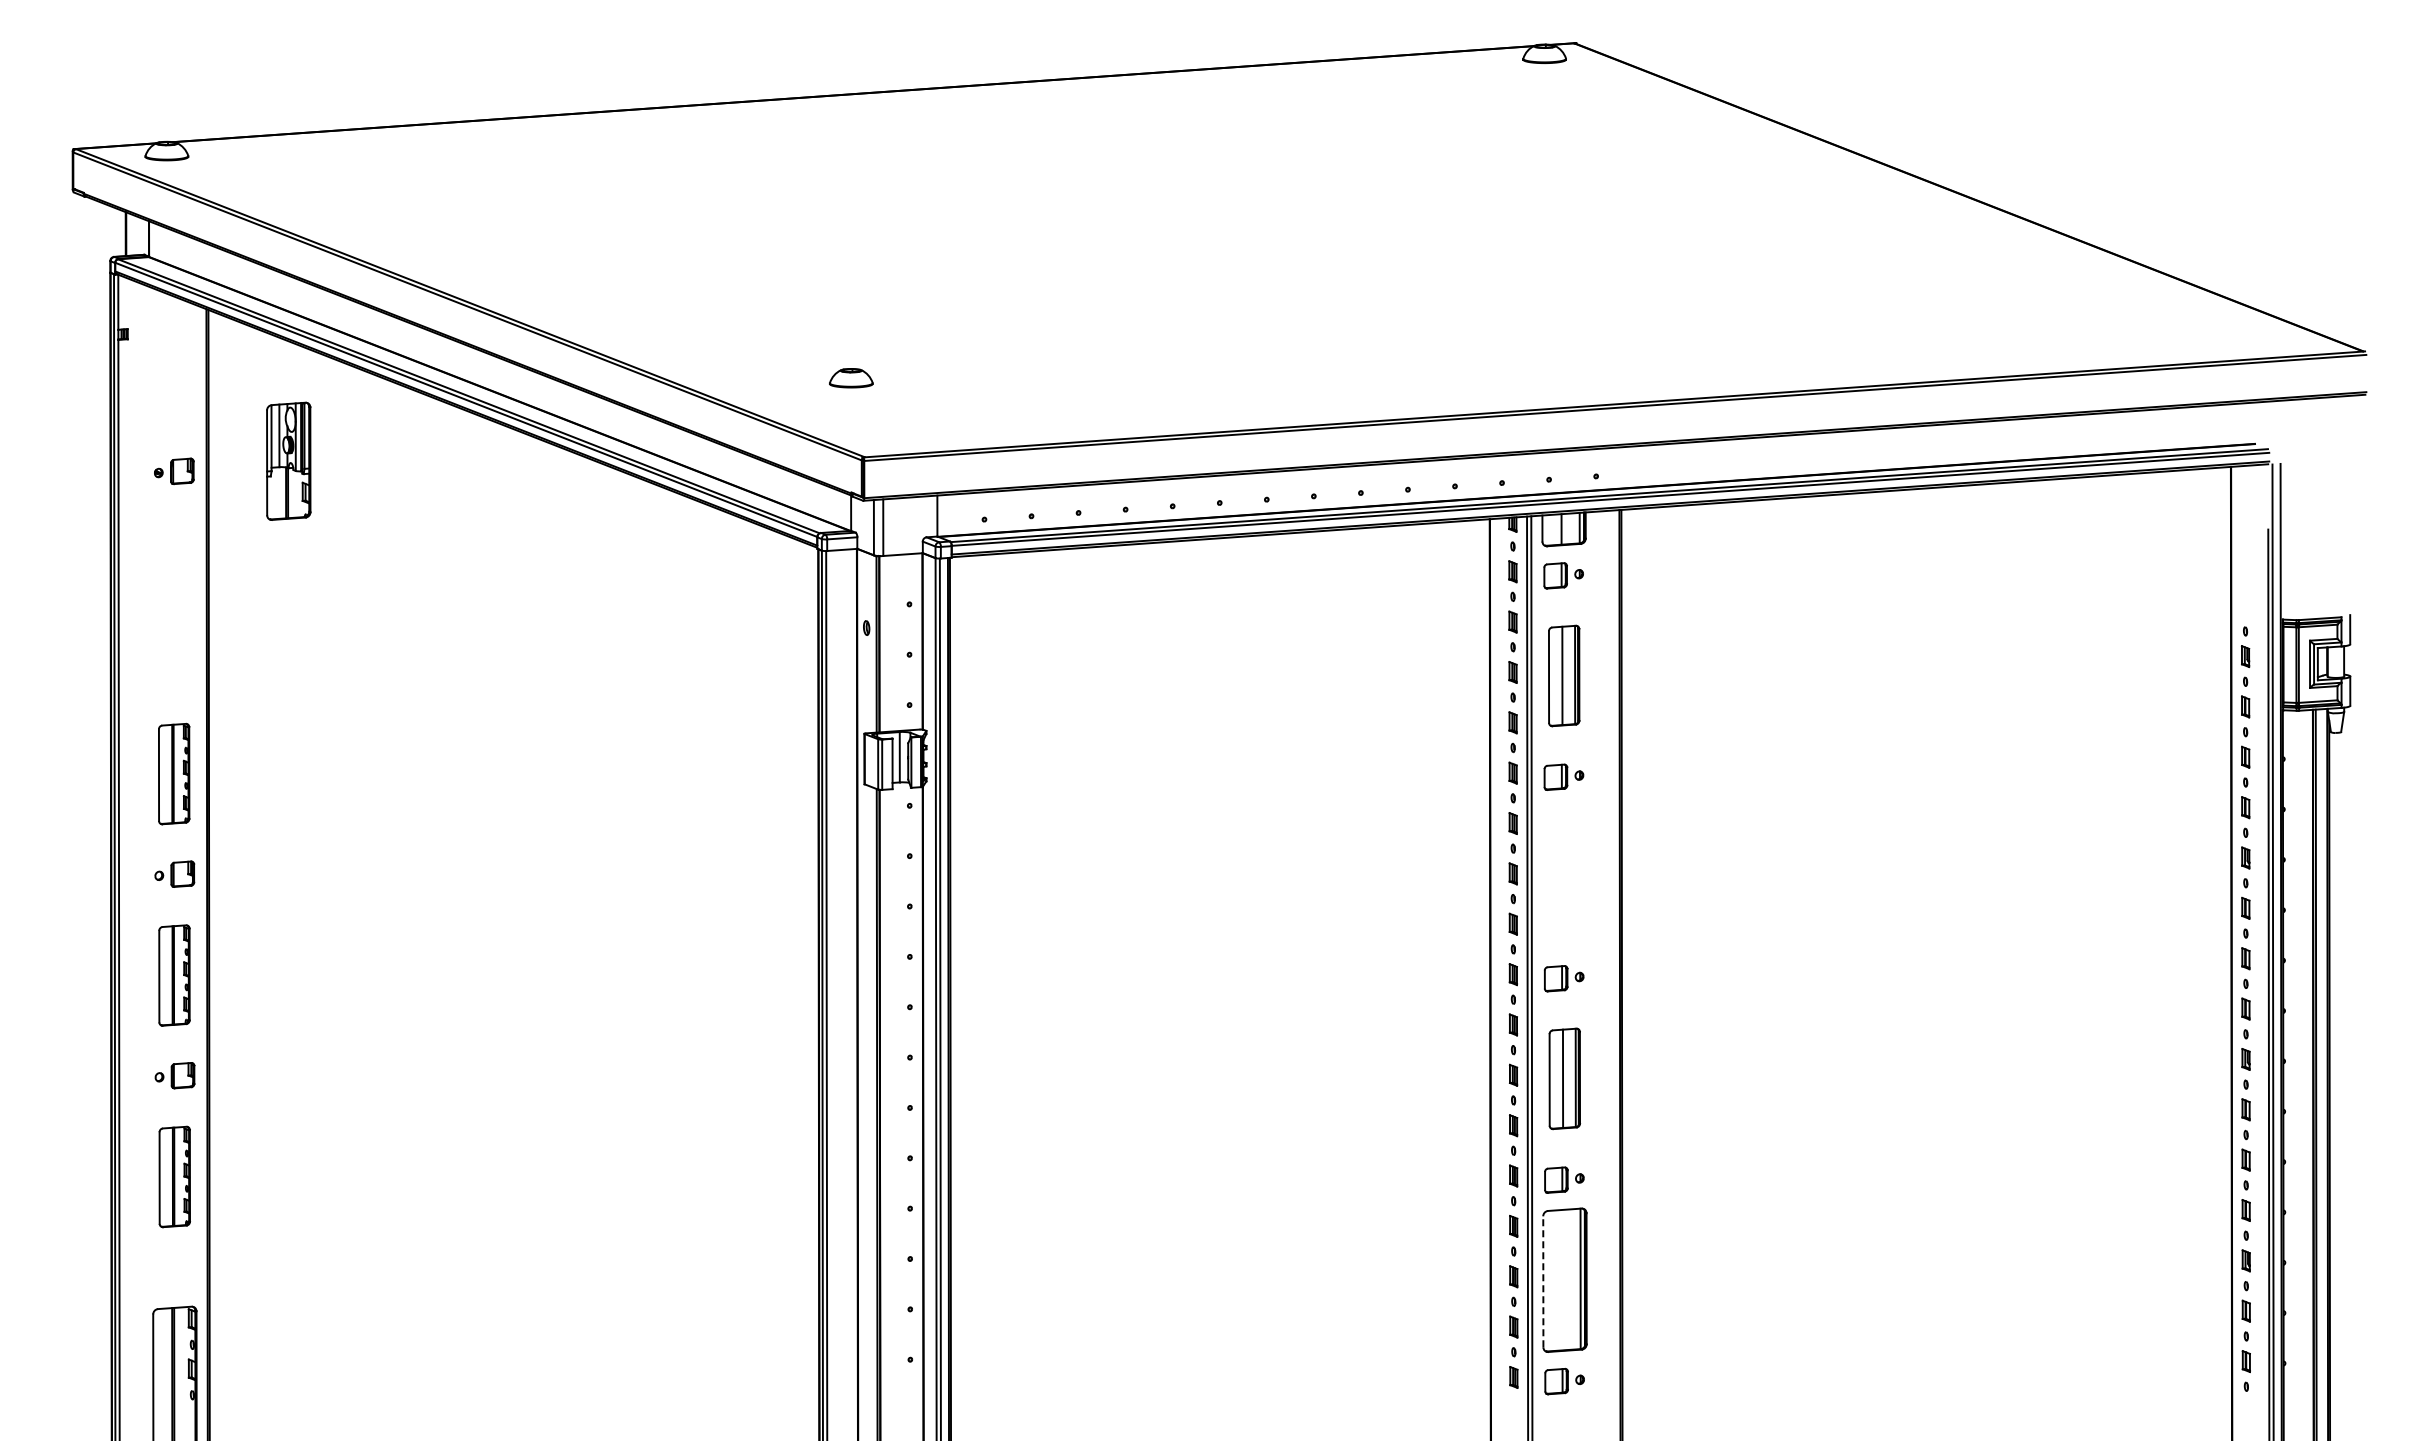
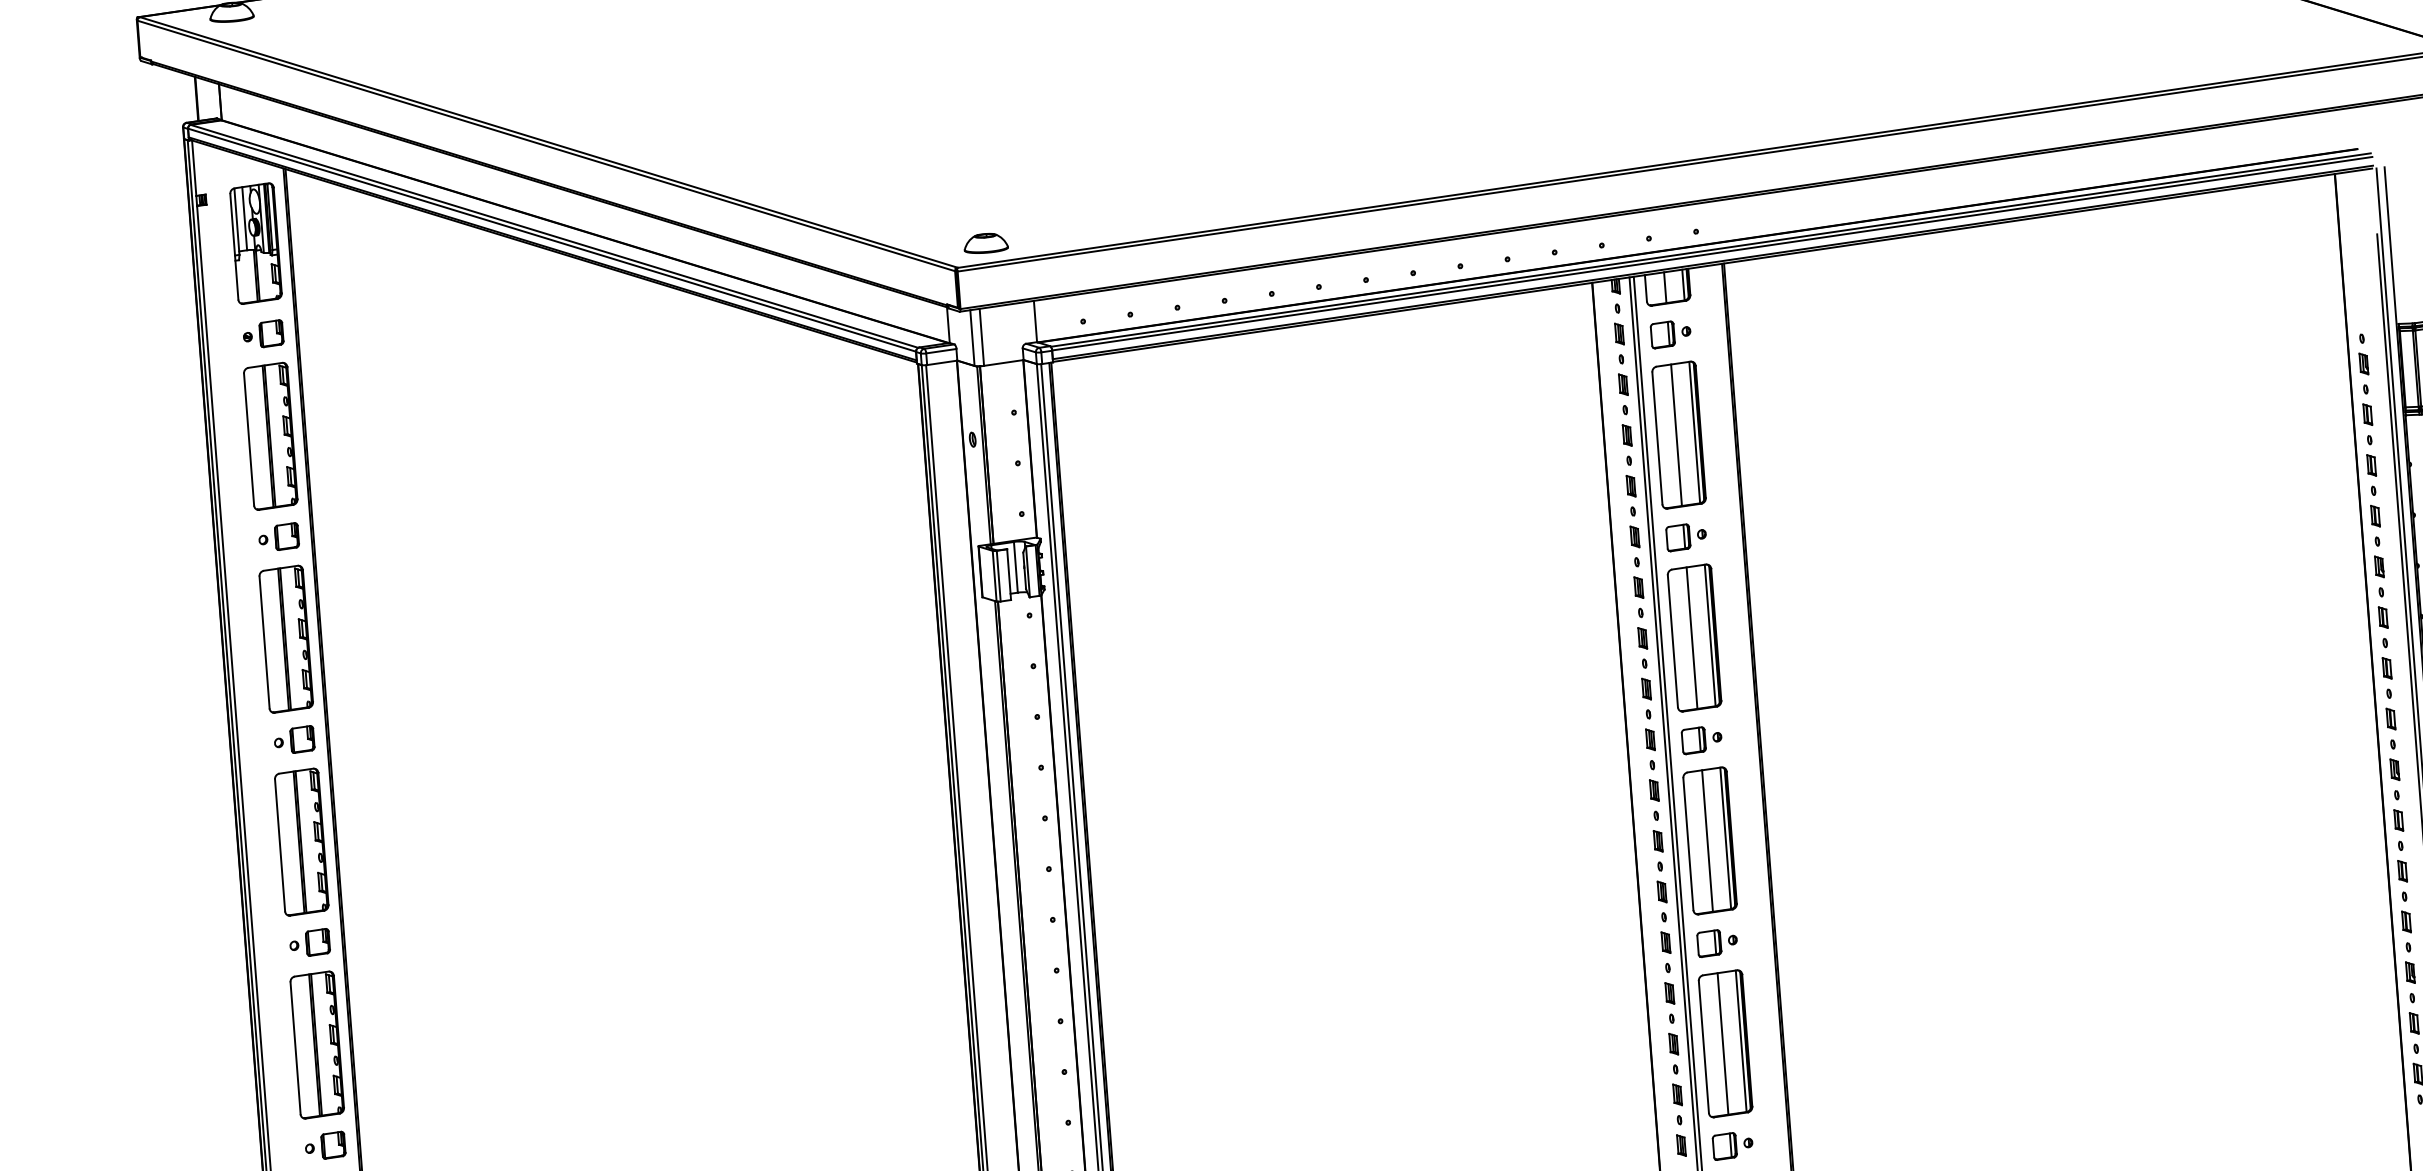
part: (851, 378) -> (986, 243), moved
part: (288, 460) -> (255, 242), moved
part: (173, 572) -> (270, 436), added
part: (174, 672) -> (278, 536), added
part: (1563, 675) -> (1678, 434), size x1.43
part: (173, 773) -> (285, 638), size x1.43
part: (1564, 877) -> (1694, 638), added
part: (174, 975) -> (301, 842), size x1.43
part: (1564, 1078) -> (1709, 840), size x1.43
part: (174, 1176) -> (317, 1044), size x1.43
part: (175, 1276) -> (325, 1145), added
line: (1562, 1279) -> (1723, 1043), added
line: (1543, 1281) -> (1704, 1046), dashed -> solid

